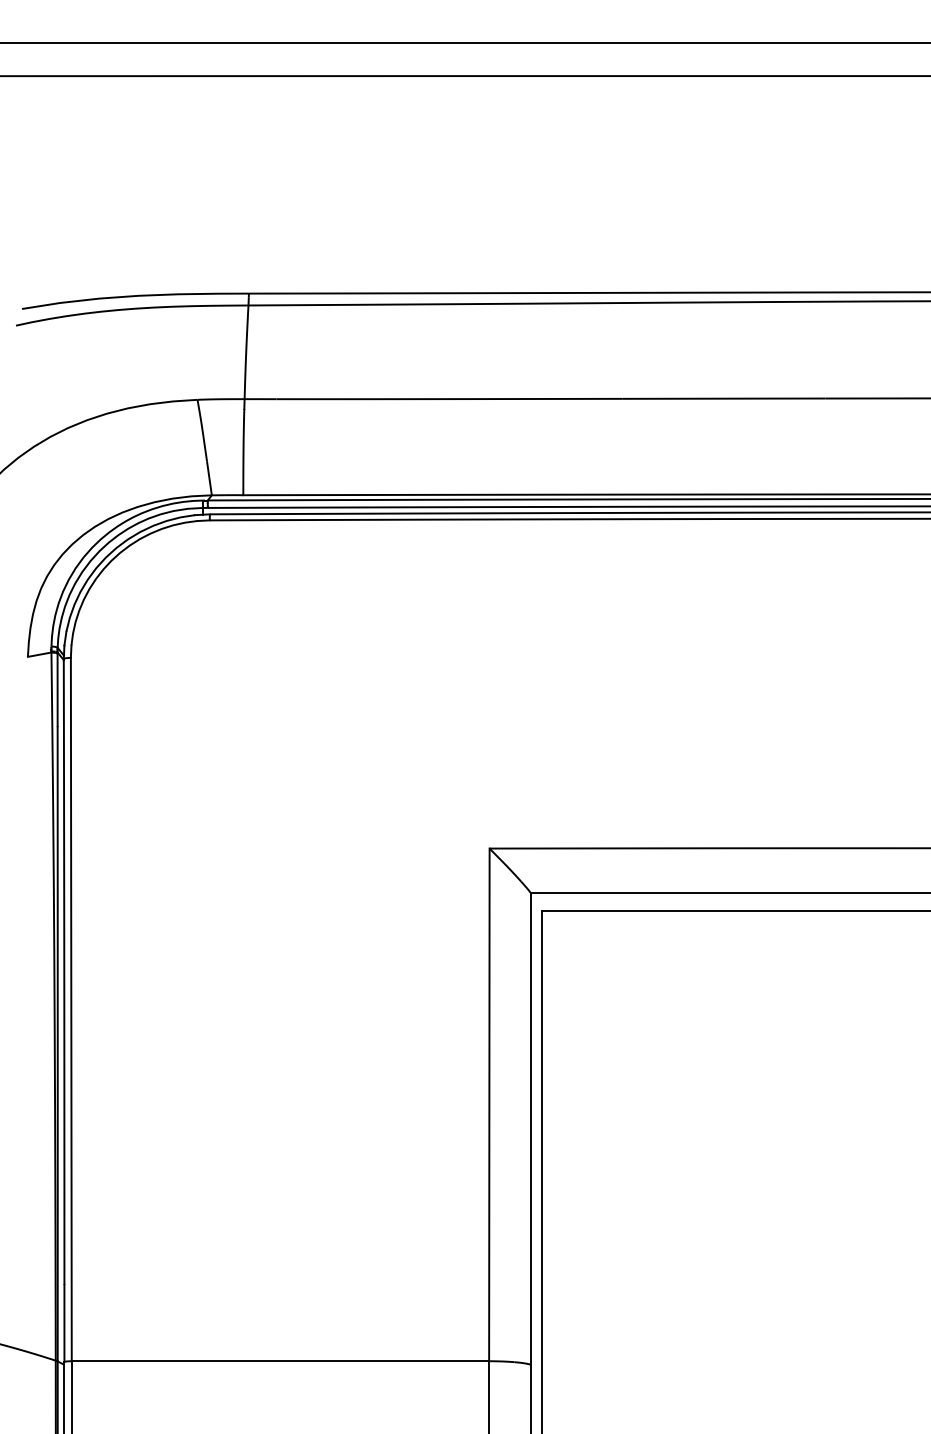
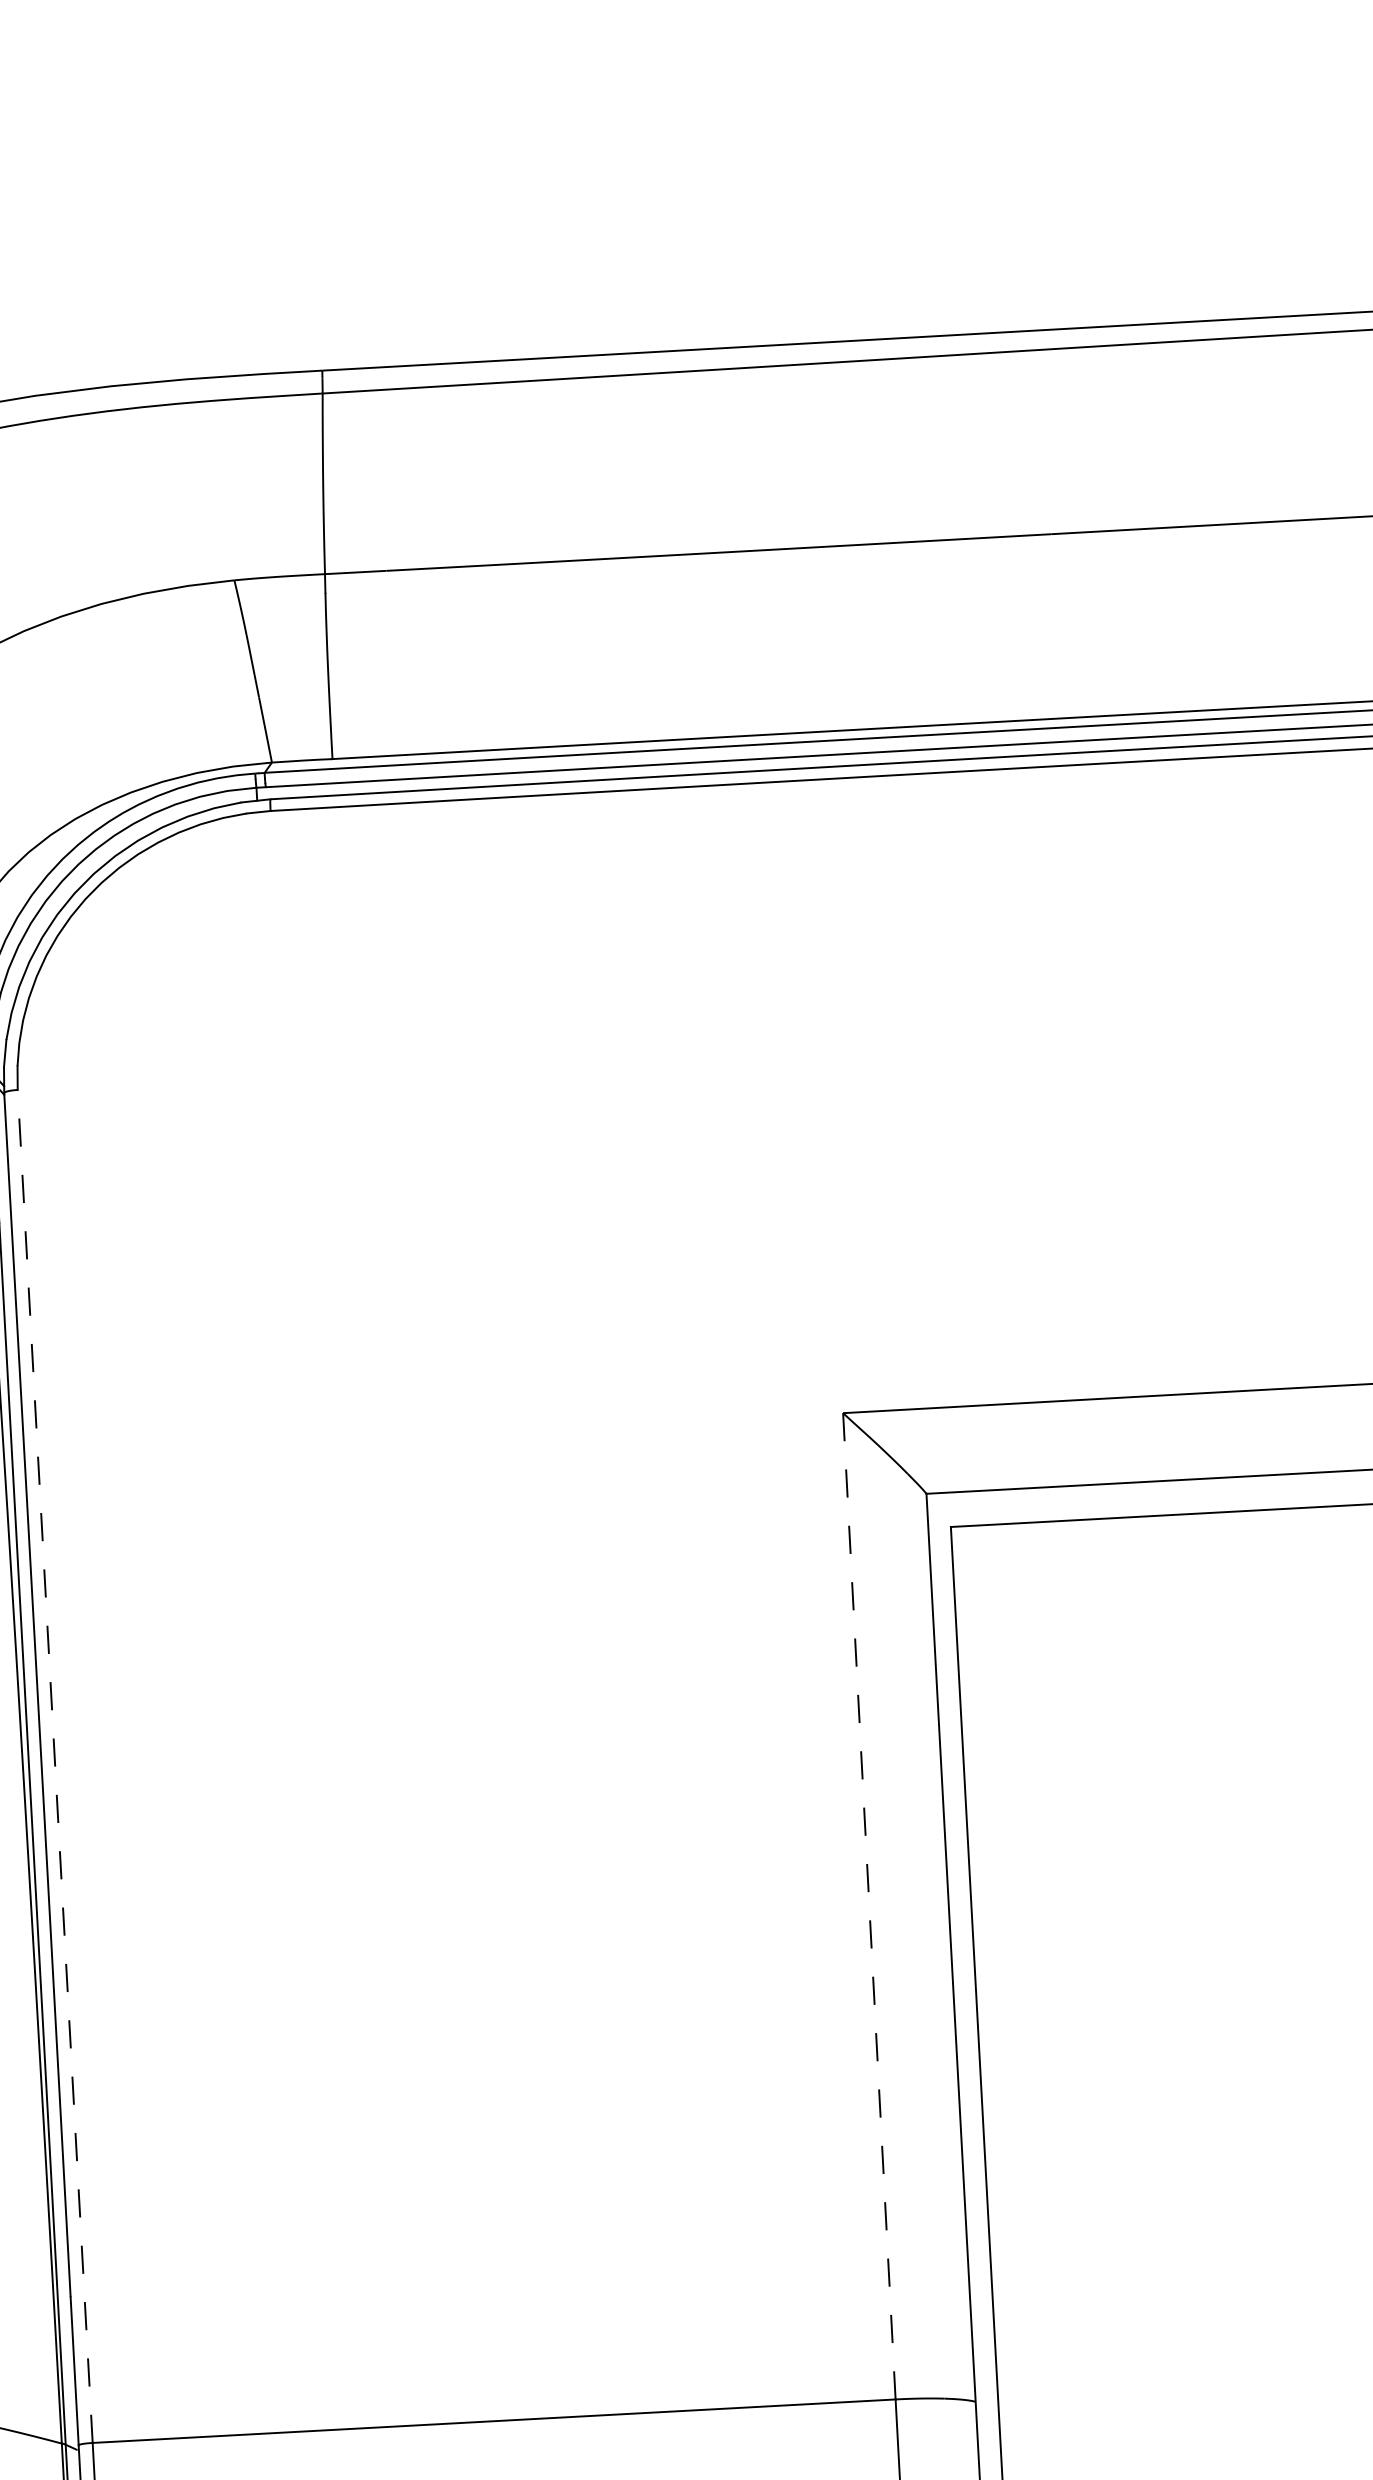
line: (71, 1009) -> (55, 1766), solid -> dashed
line: (489, 1104) -> (869, 1905), solid -> dashed

